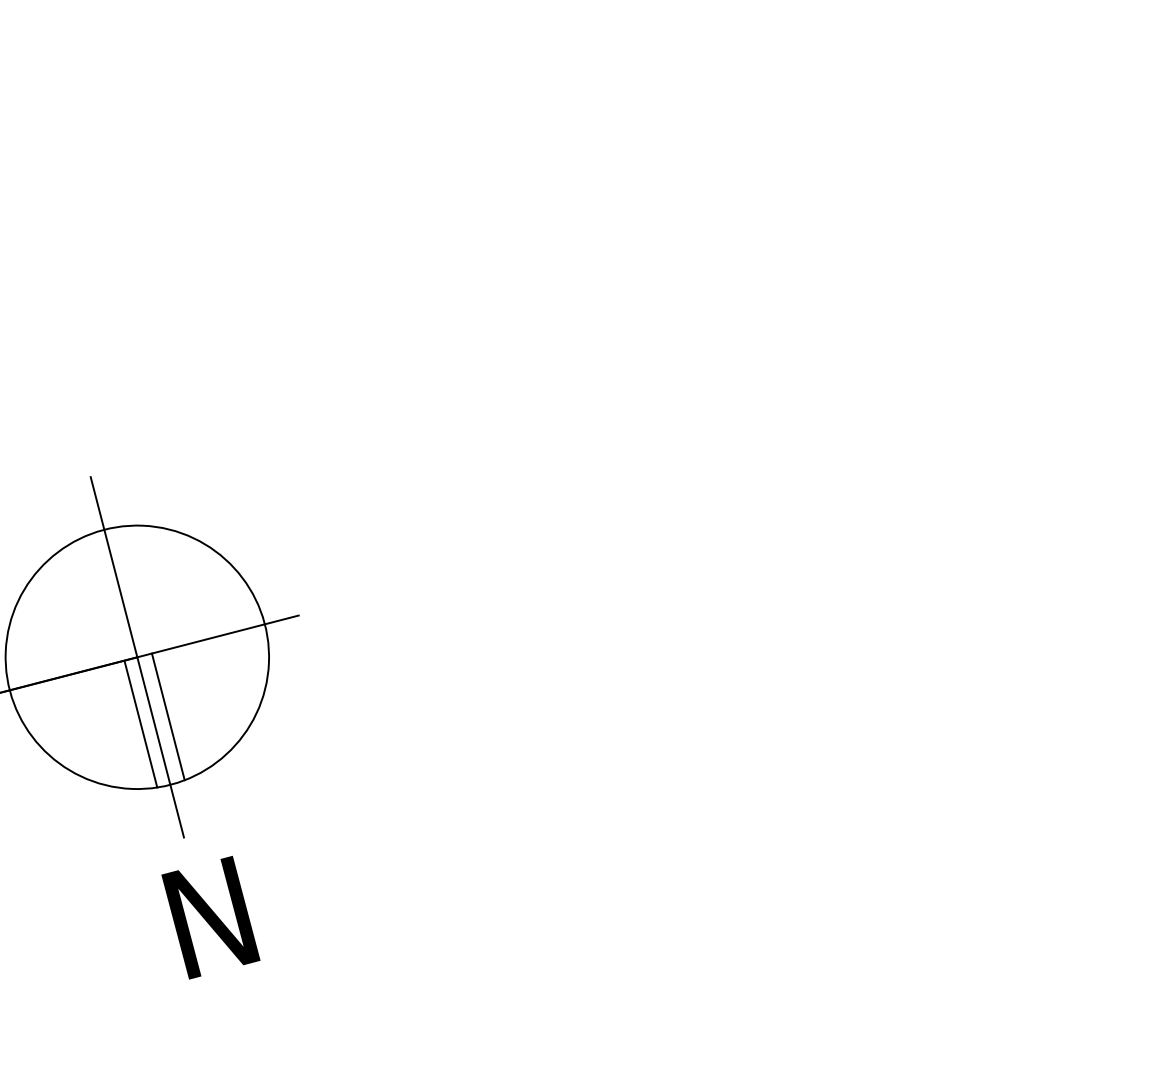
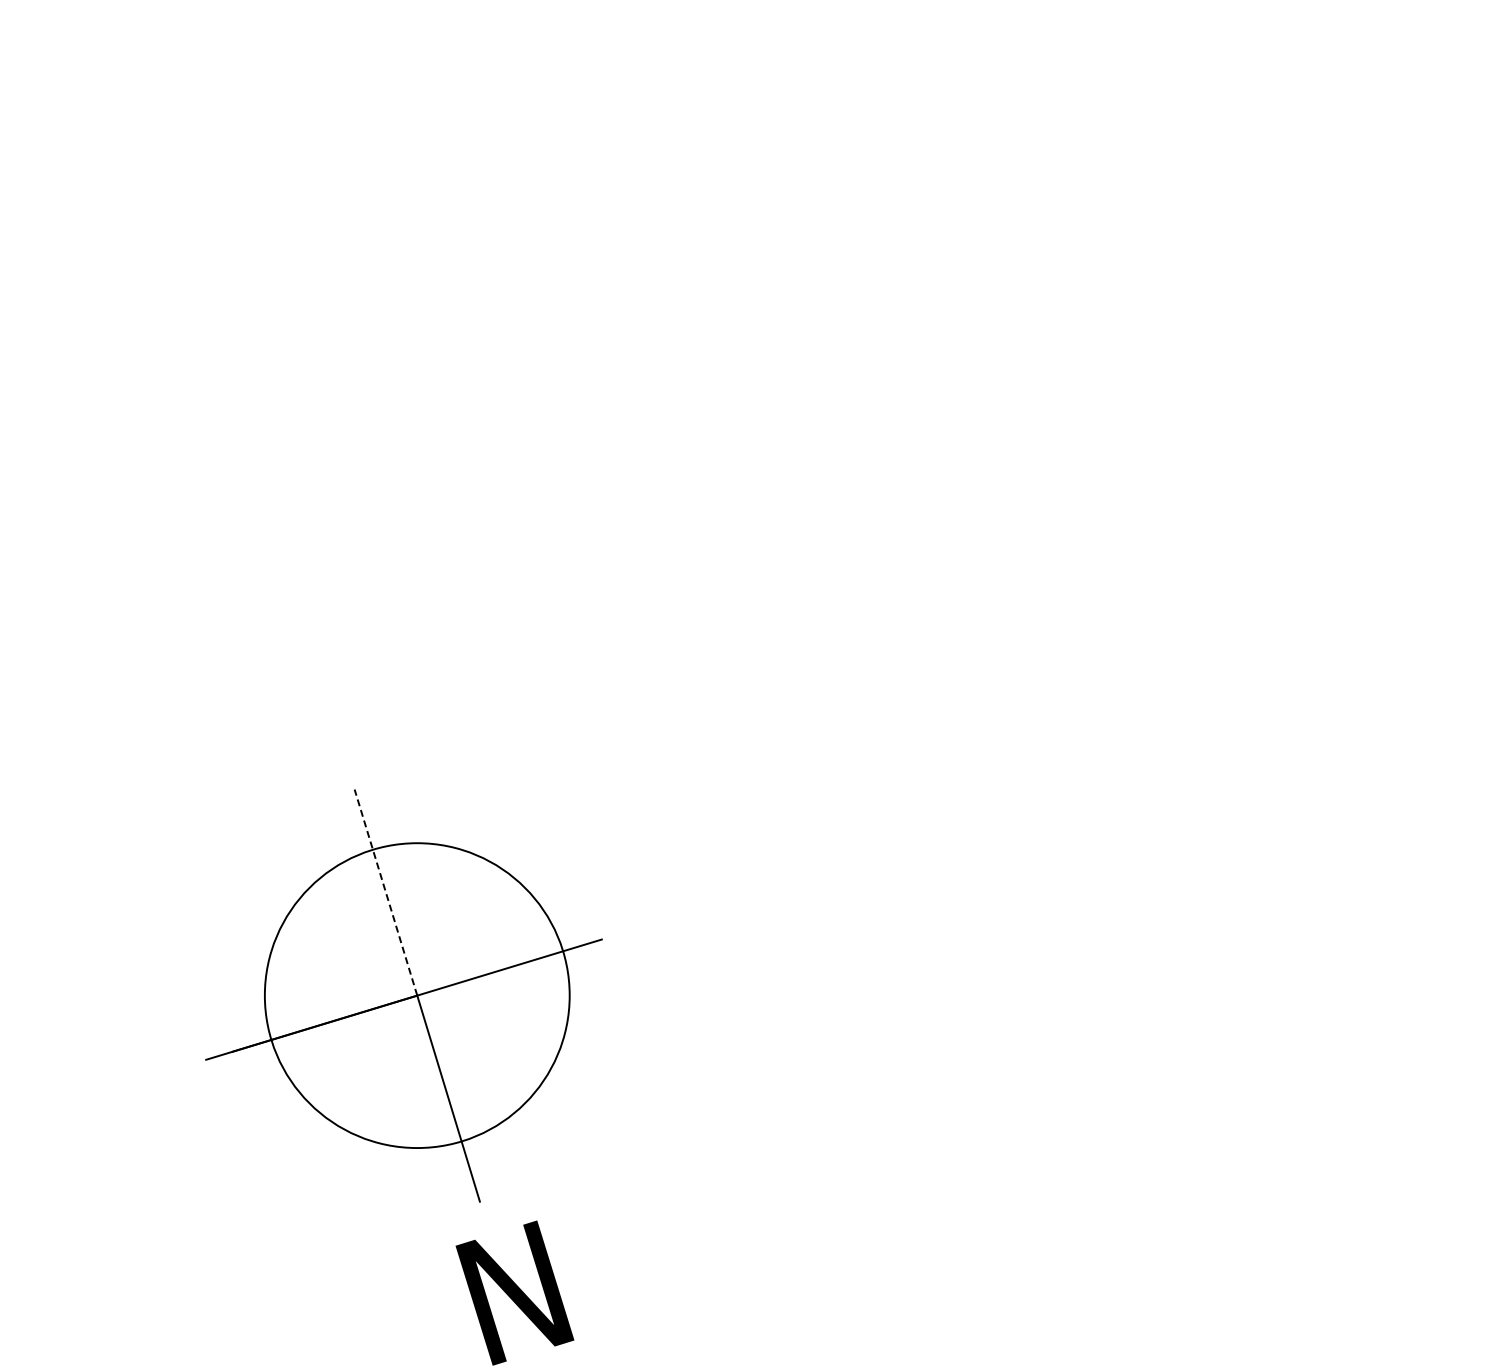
line: (113, 567) -> (385, 892), solid -> dashed
line: (167, 716) -> (455, 1062), removed
line: (140, 723) -> (424, 1072), removed

